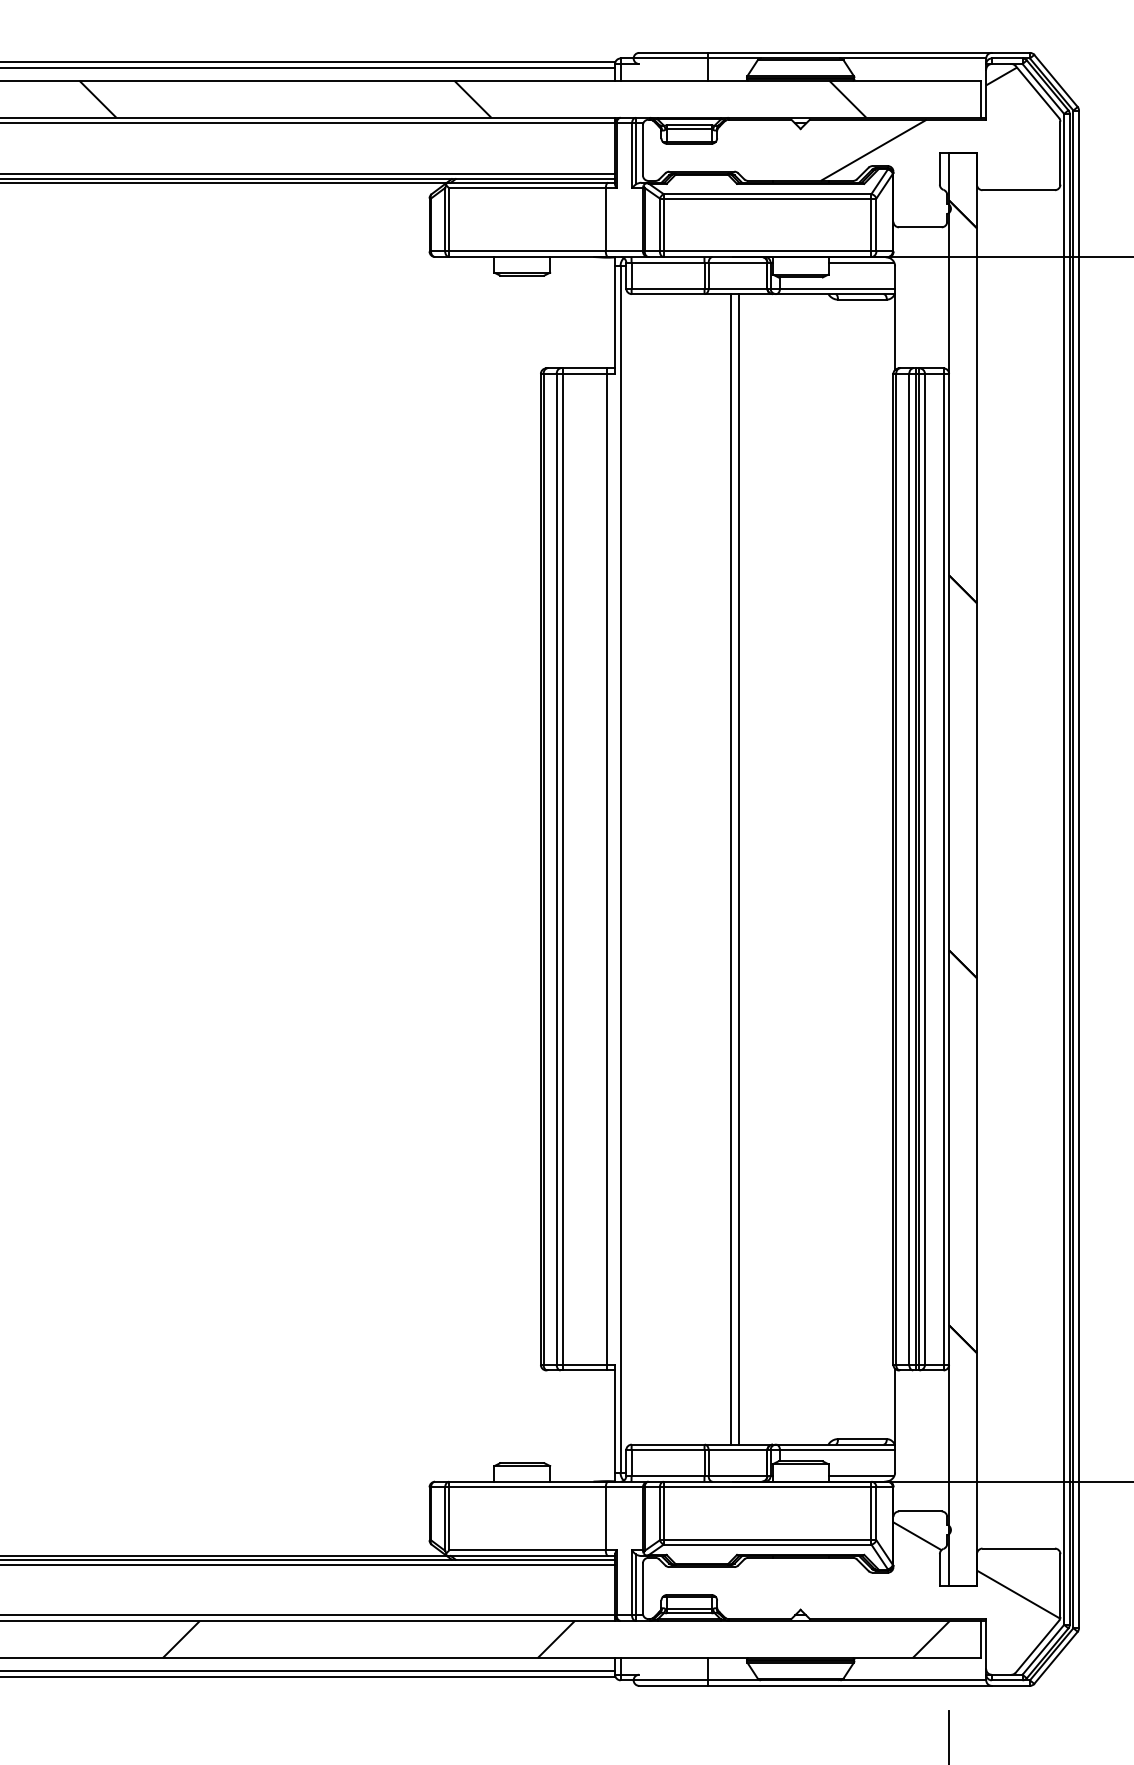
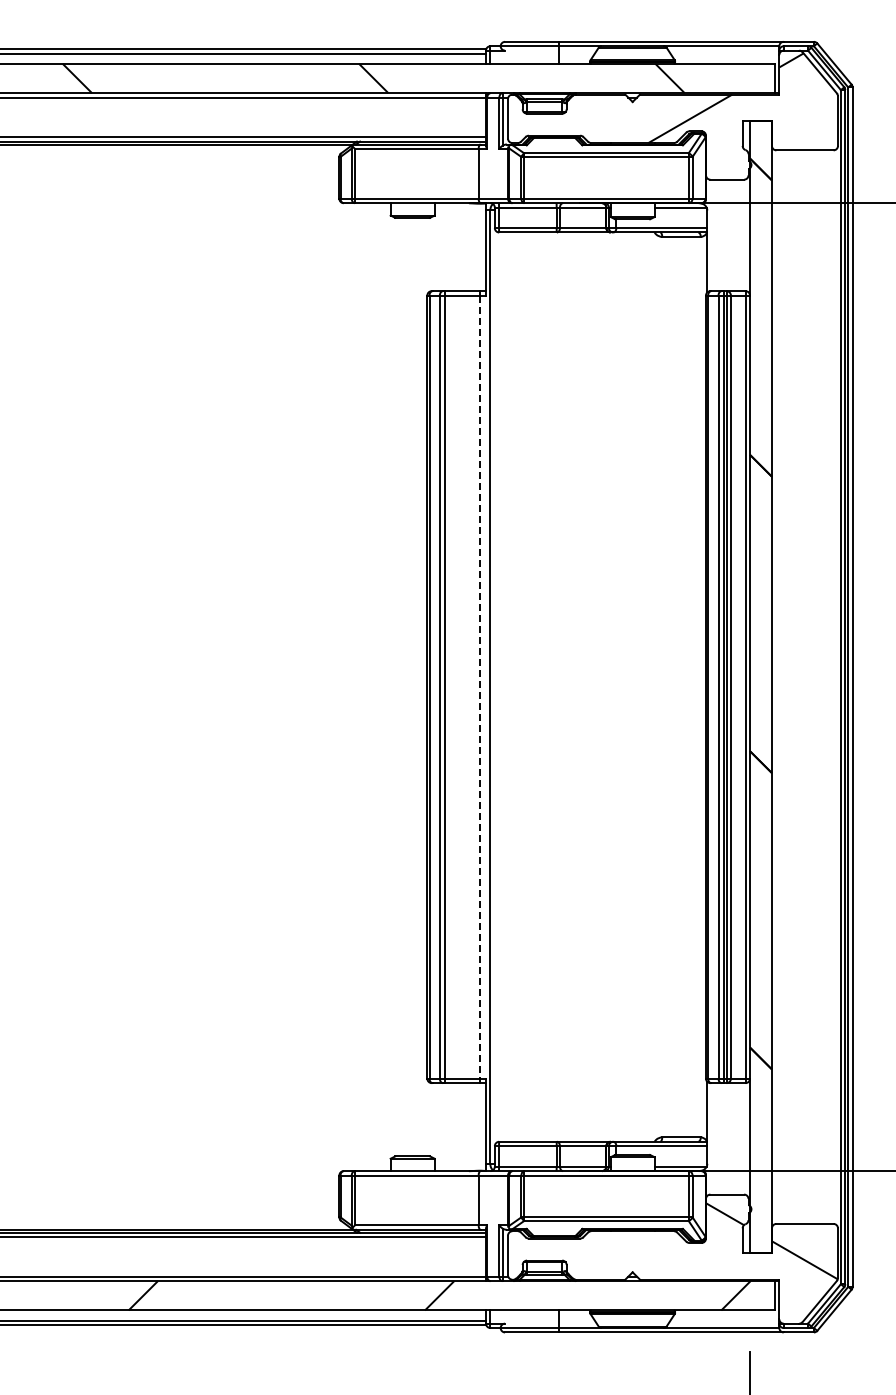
line: (730, 868) -> (577, 686), removed
line: (738, 868) -> (583, 686), removed
line: (606, 869) -> (479, 687), solid -> dashed

